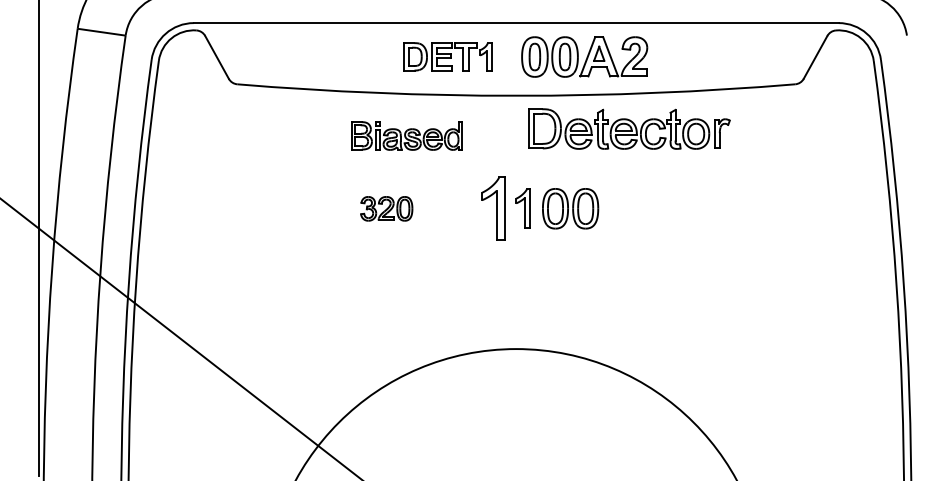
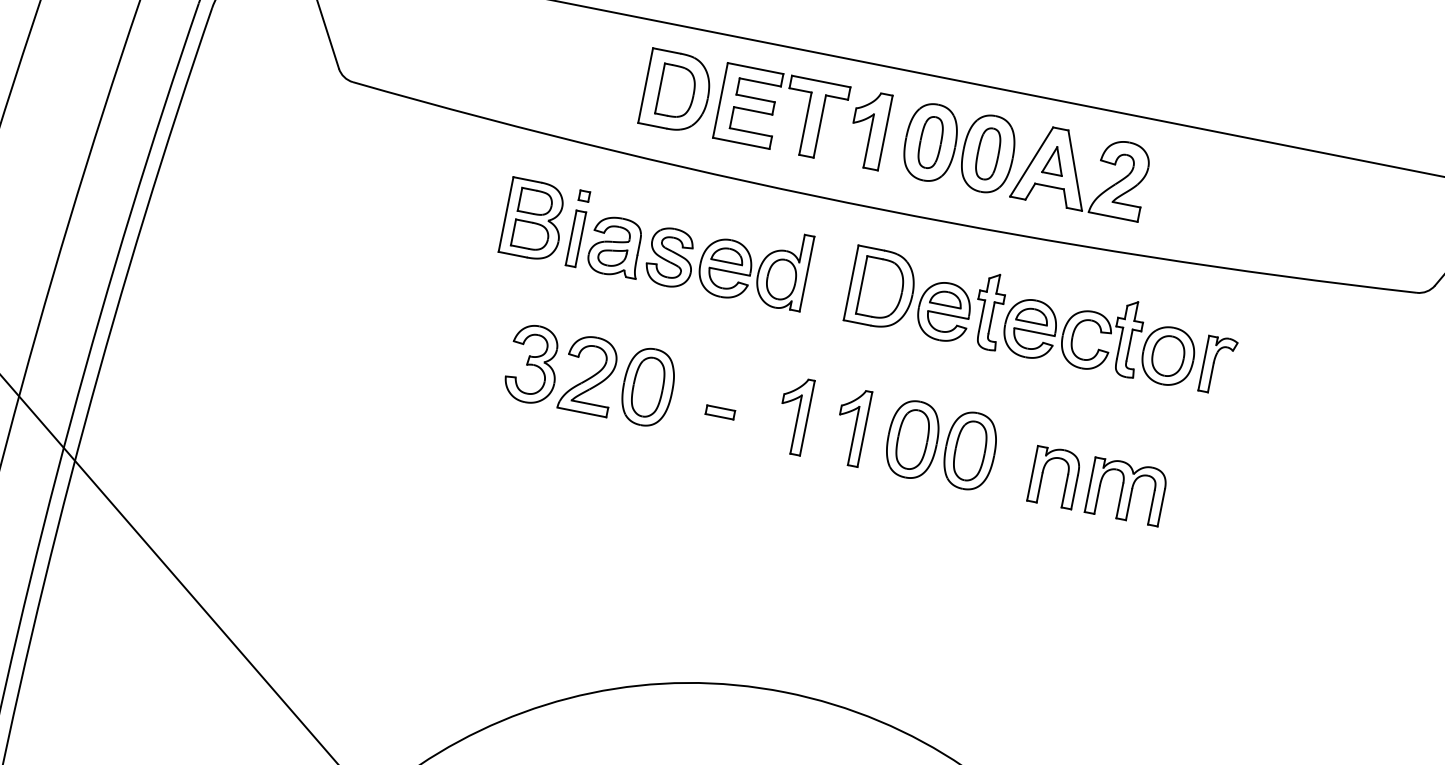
part: (447, 56) -> (764, 108), size x1.43
part: (629, 128) -> (1043, 320), moved
part: (406, 135) -> (656, 243), size x1.43
part: (386, 208) -> (590, 375), size x1.67
part: (492, 208) -> (792, 415), size x0.62
part: (653, 213) -> (1097, 485), added
part: (455, 214) -> (719, 412), added

